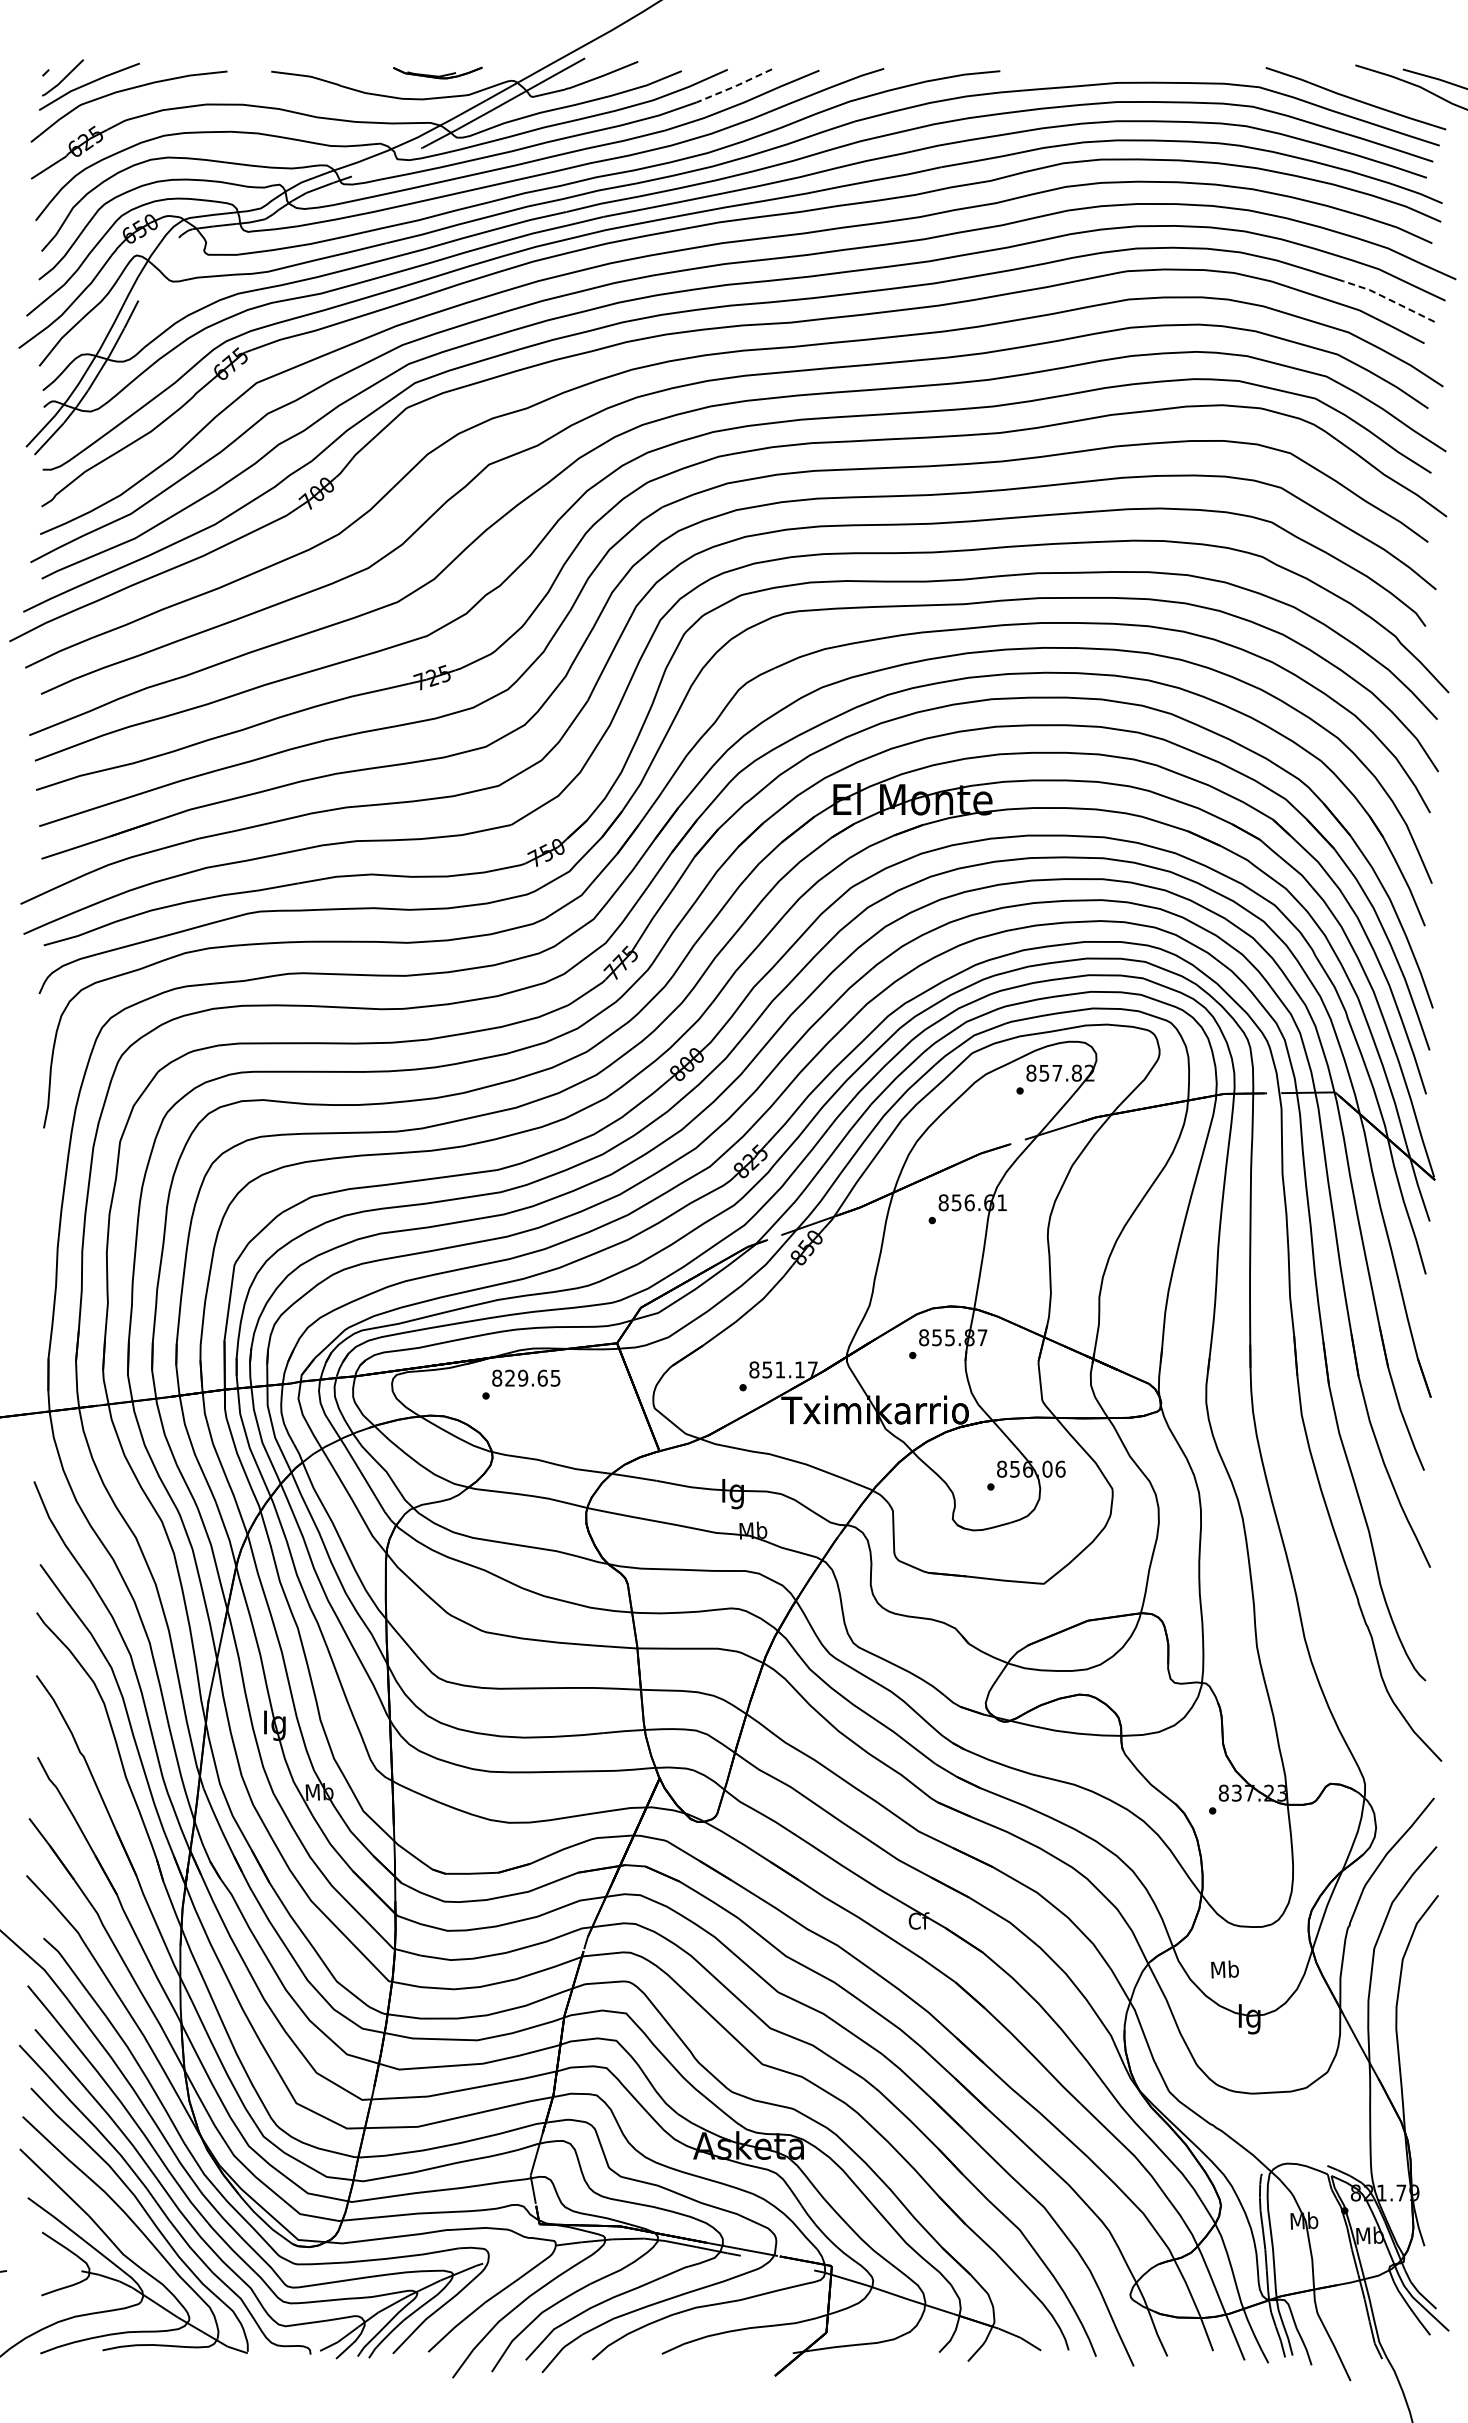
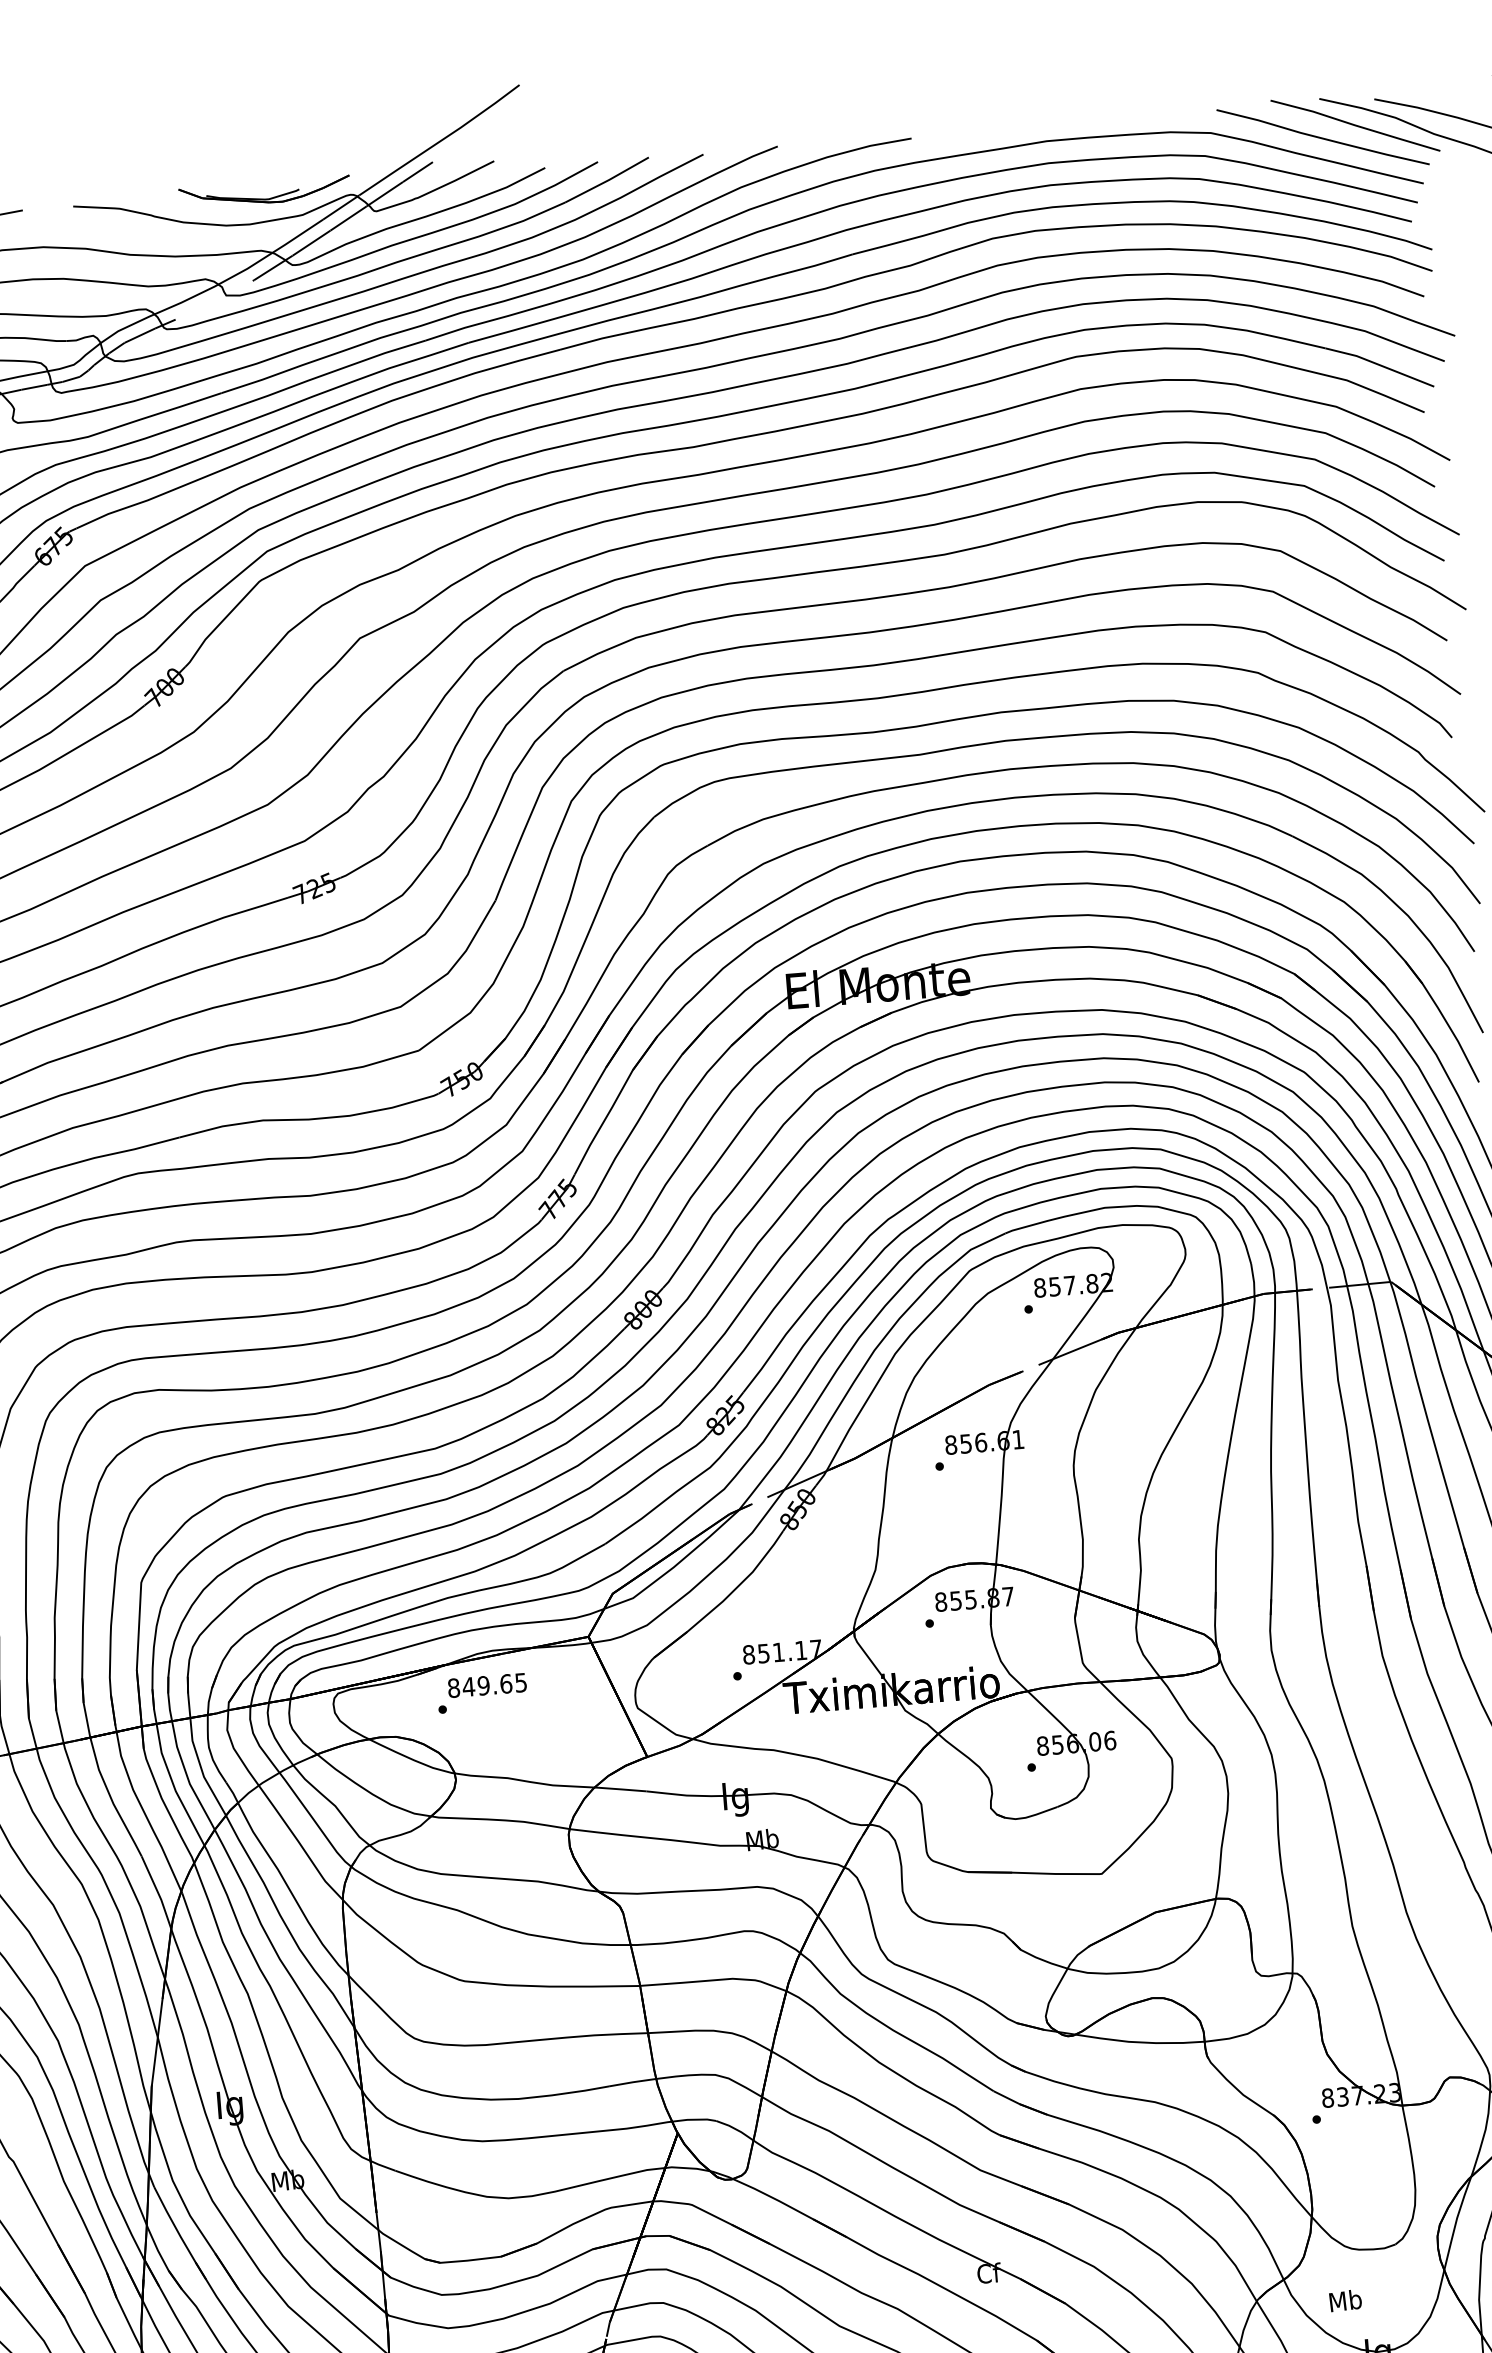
part: (437, 72) -> (264, 192), size x1.67
line: (735, 86) -> (608, 180), dashed -> solid
line: (1384, 90) -> (1355, 125), added
line: (1389, 299) -> (1380, 365), dashed -> solid
text: (509, 1377) -> (467, 1686), 829.65 -> 849.65

